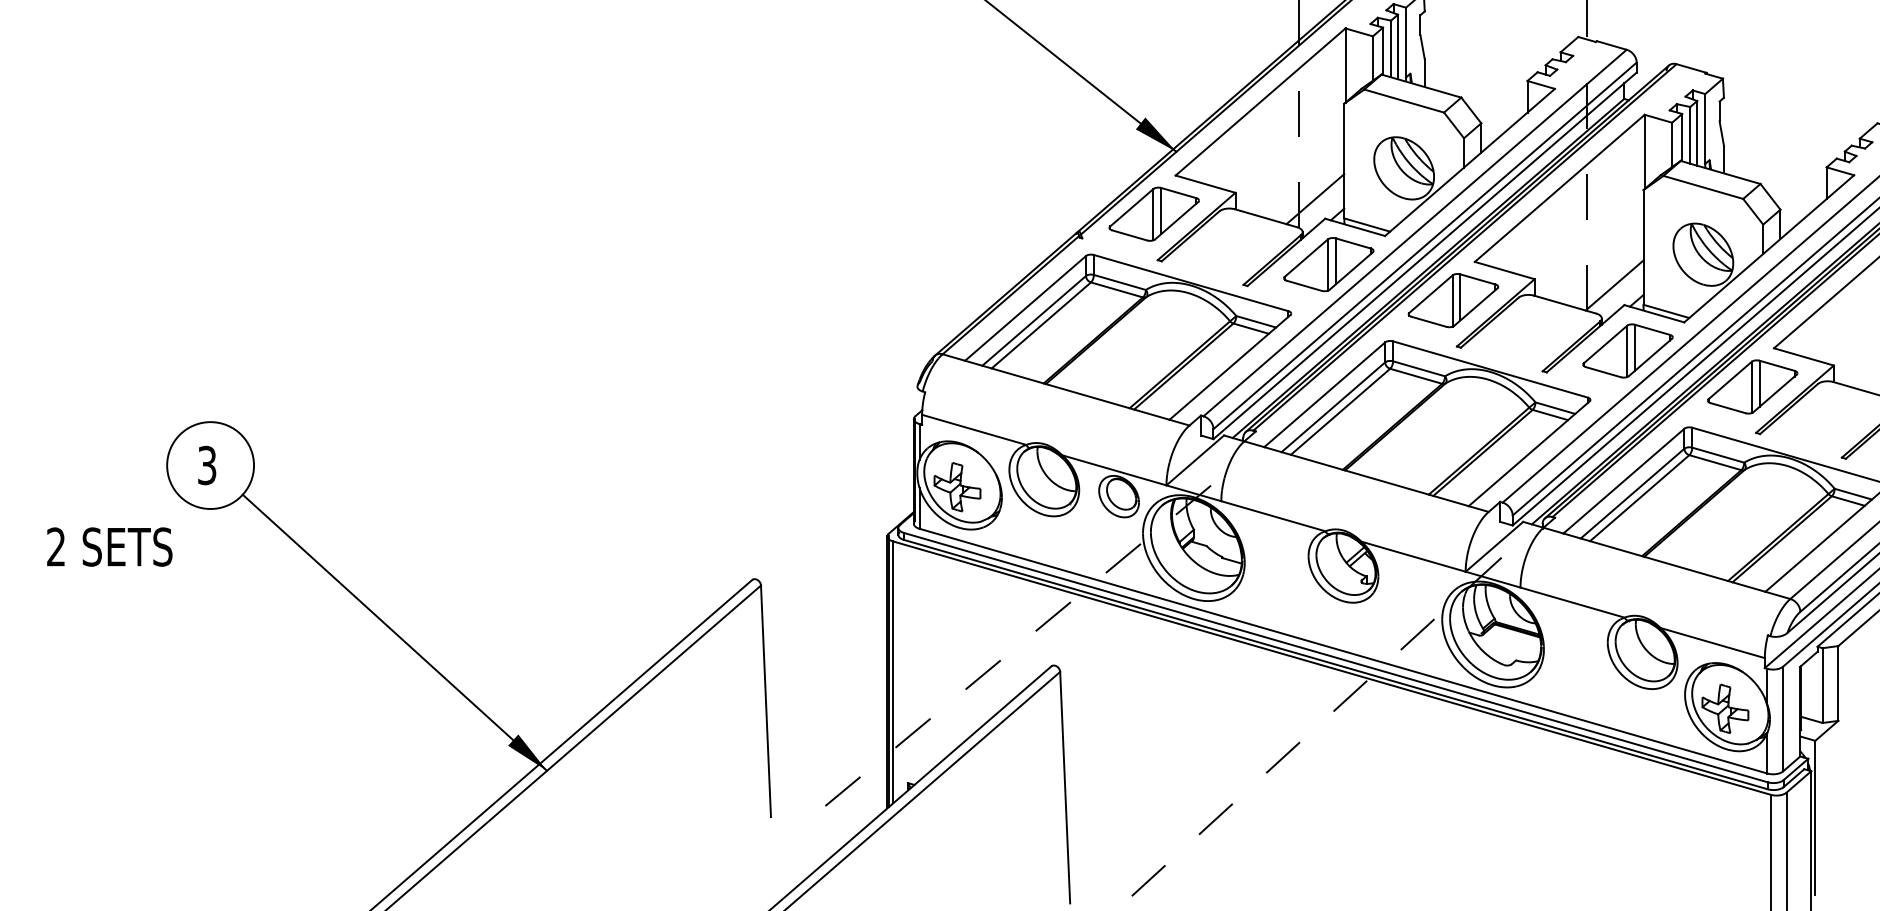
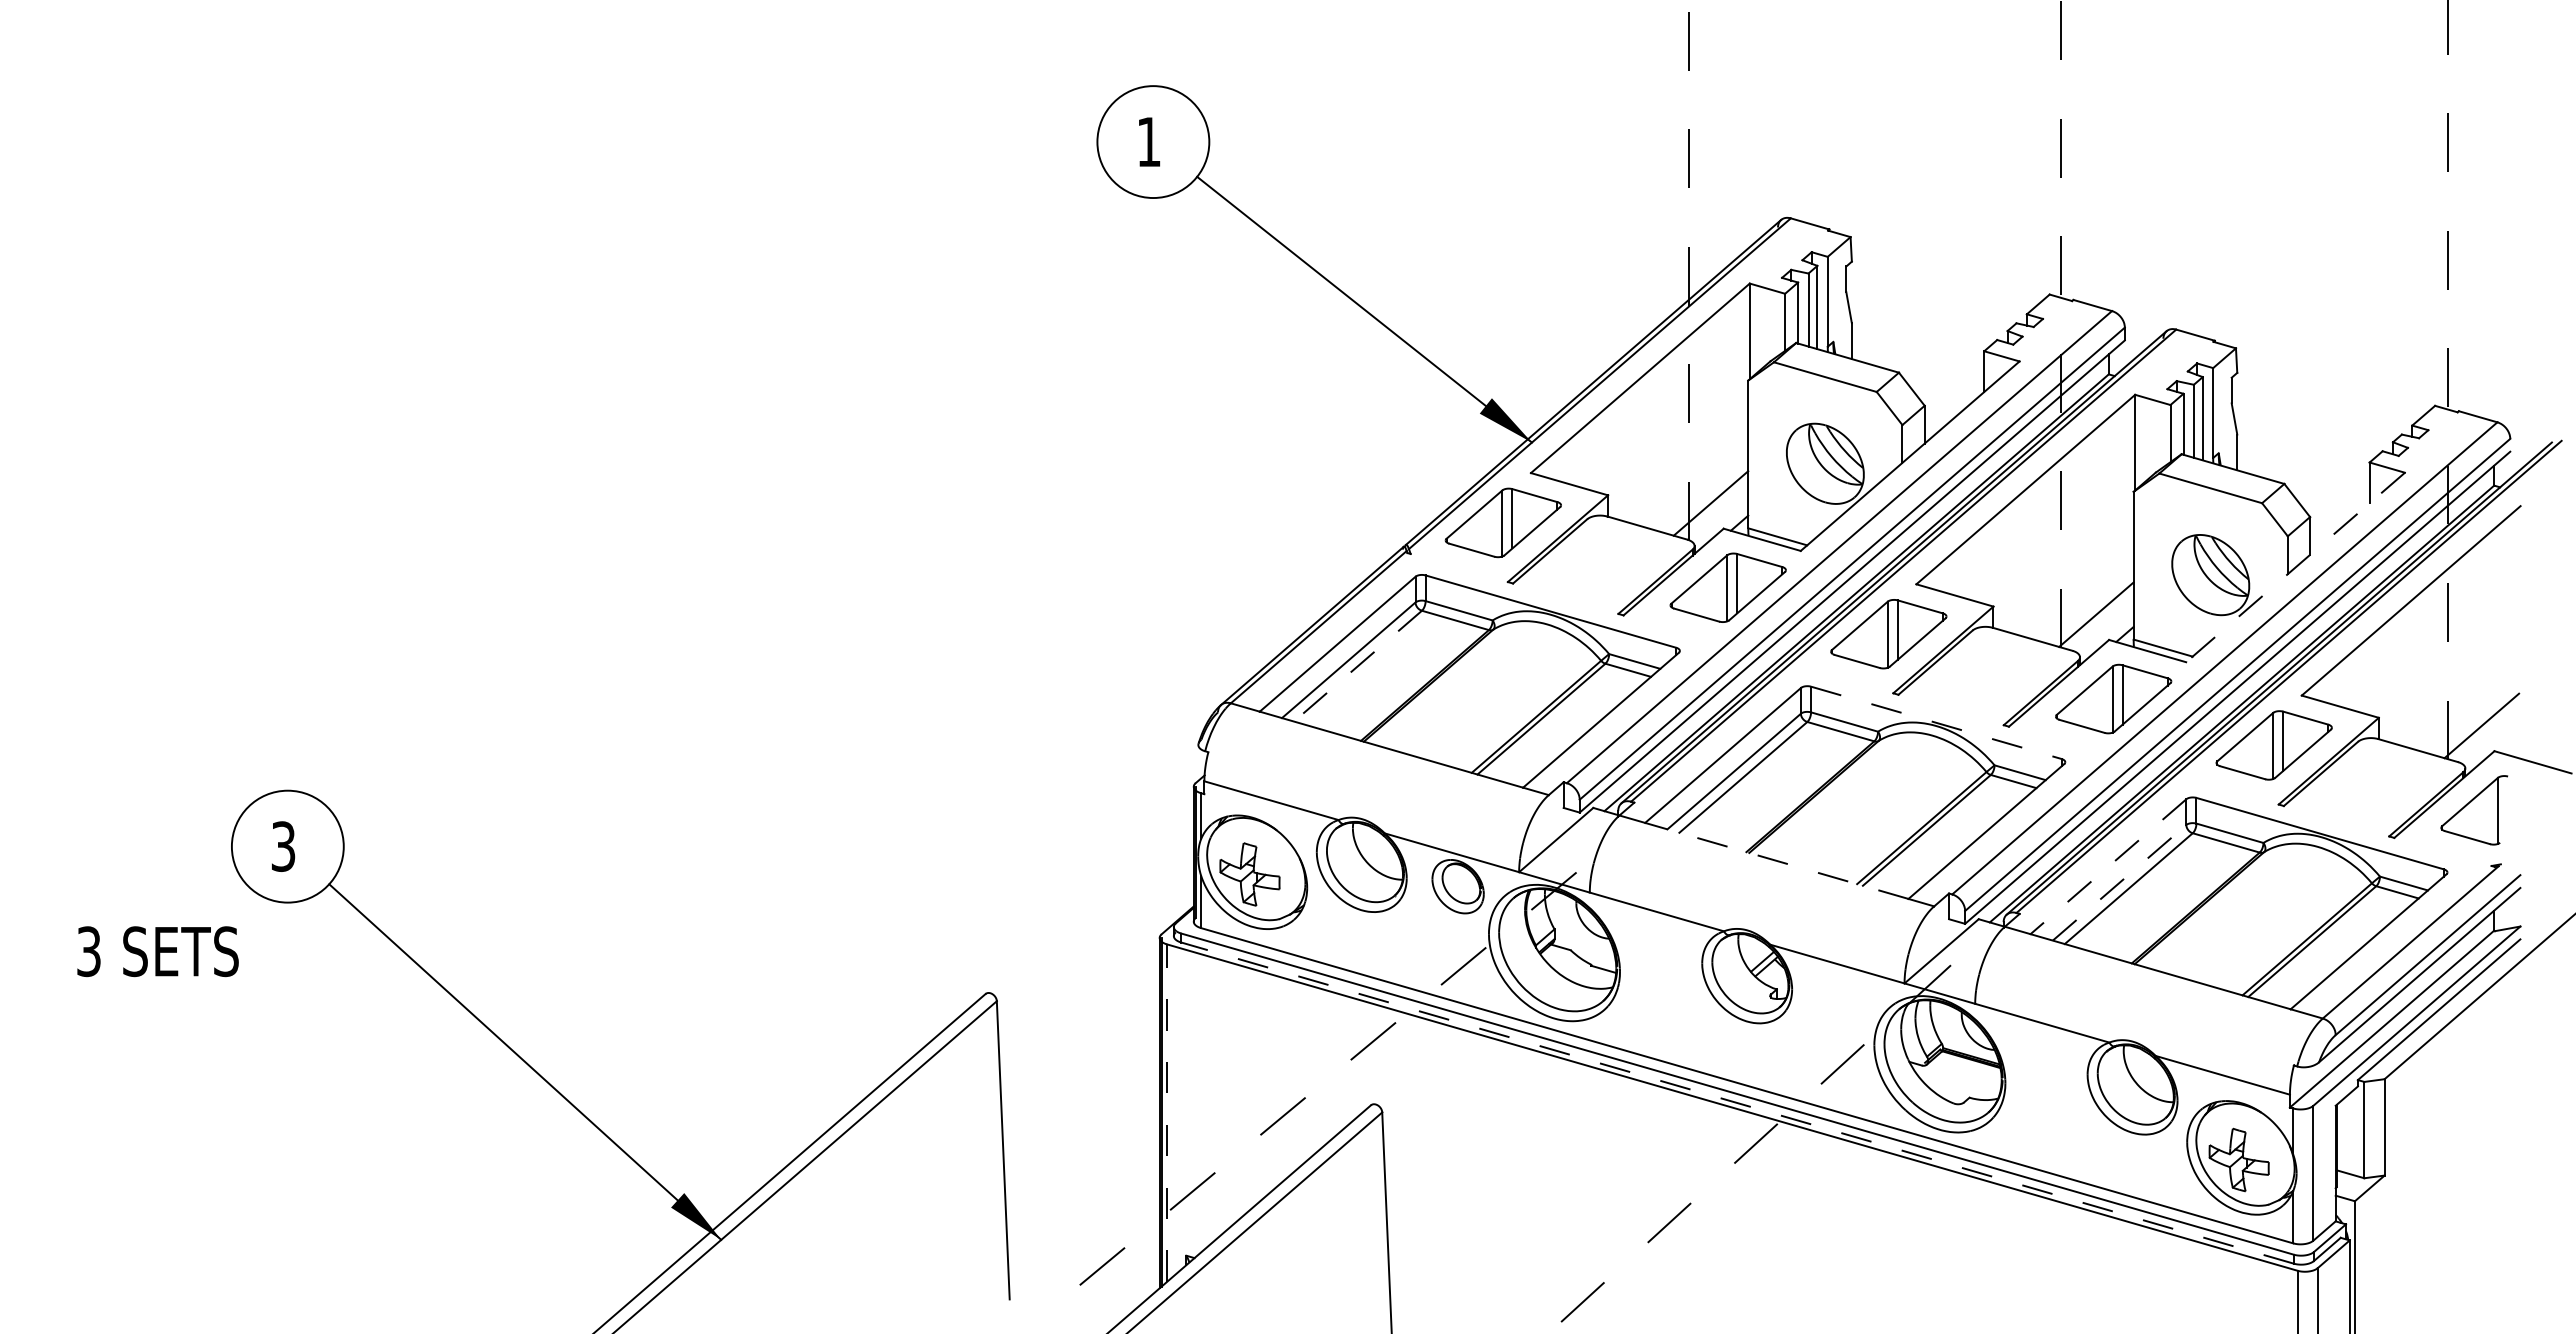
line: (1769, 248) -> (2295, 567), solid -> dashed
line: (1040, 325) -> (1357, 666), solid -> dashed
line: (1490, 369) -> (1936, 722), solid -> dashed
line: (1366, 476) -> (1776, 860), solid -> dashed
line: (1623, 481) -> (2108, 867), solid -> dashed
line: (1632, 493) -> (2119, 882), solid -> dashed
text: (55, 546) -> (88, 951), 2 -> 3
line: (1335, 664) -> (1737, 1103), solid -> dashed
line: (893, 672) -> (1167, 1113), solid -> dashed

